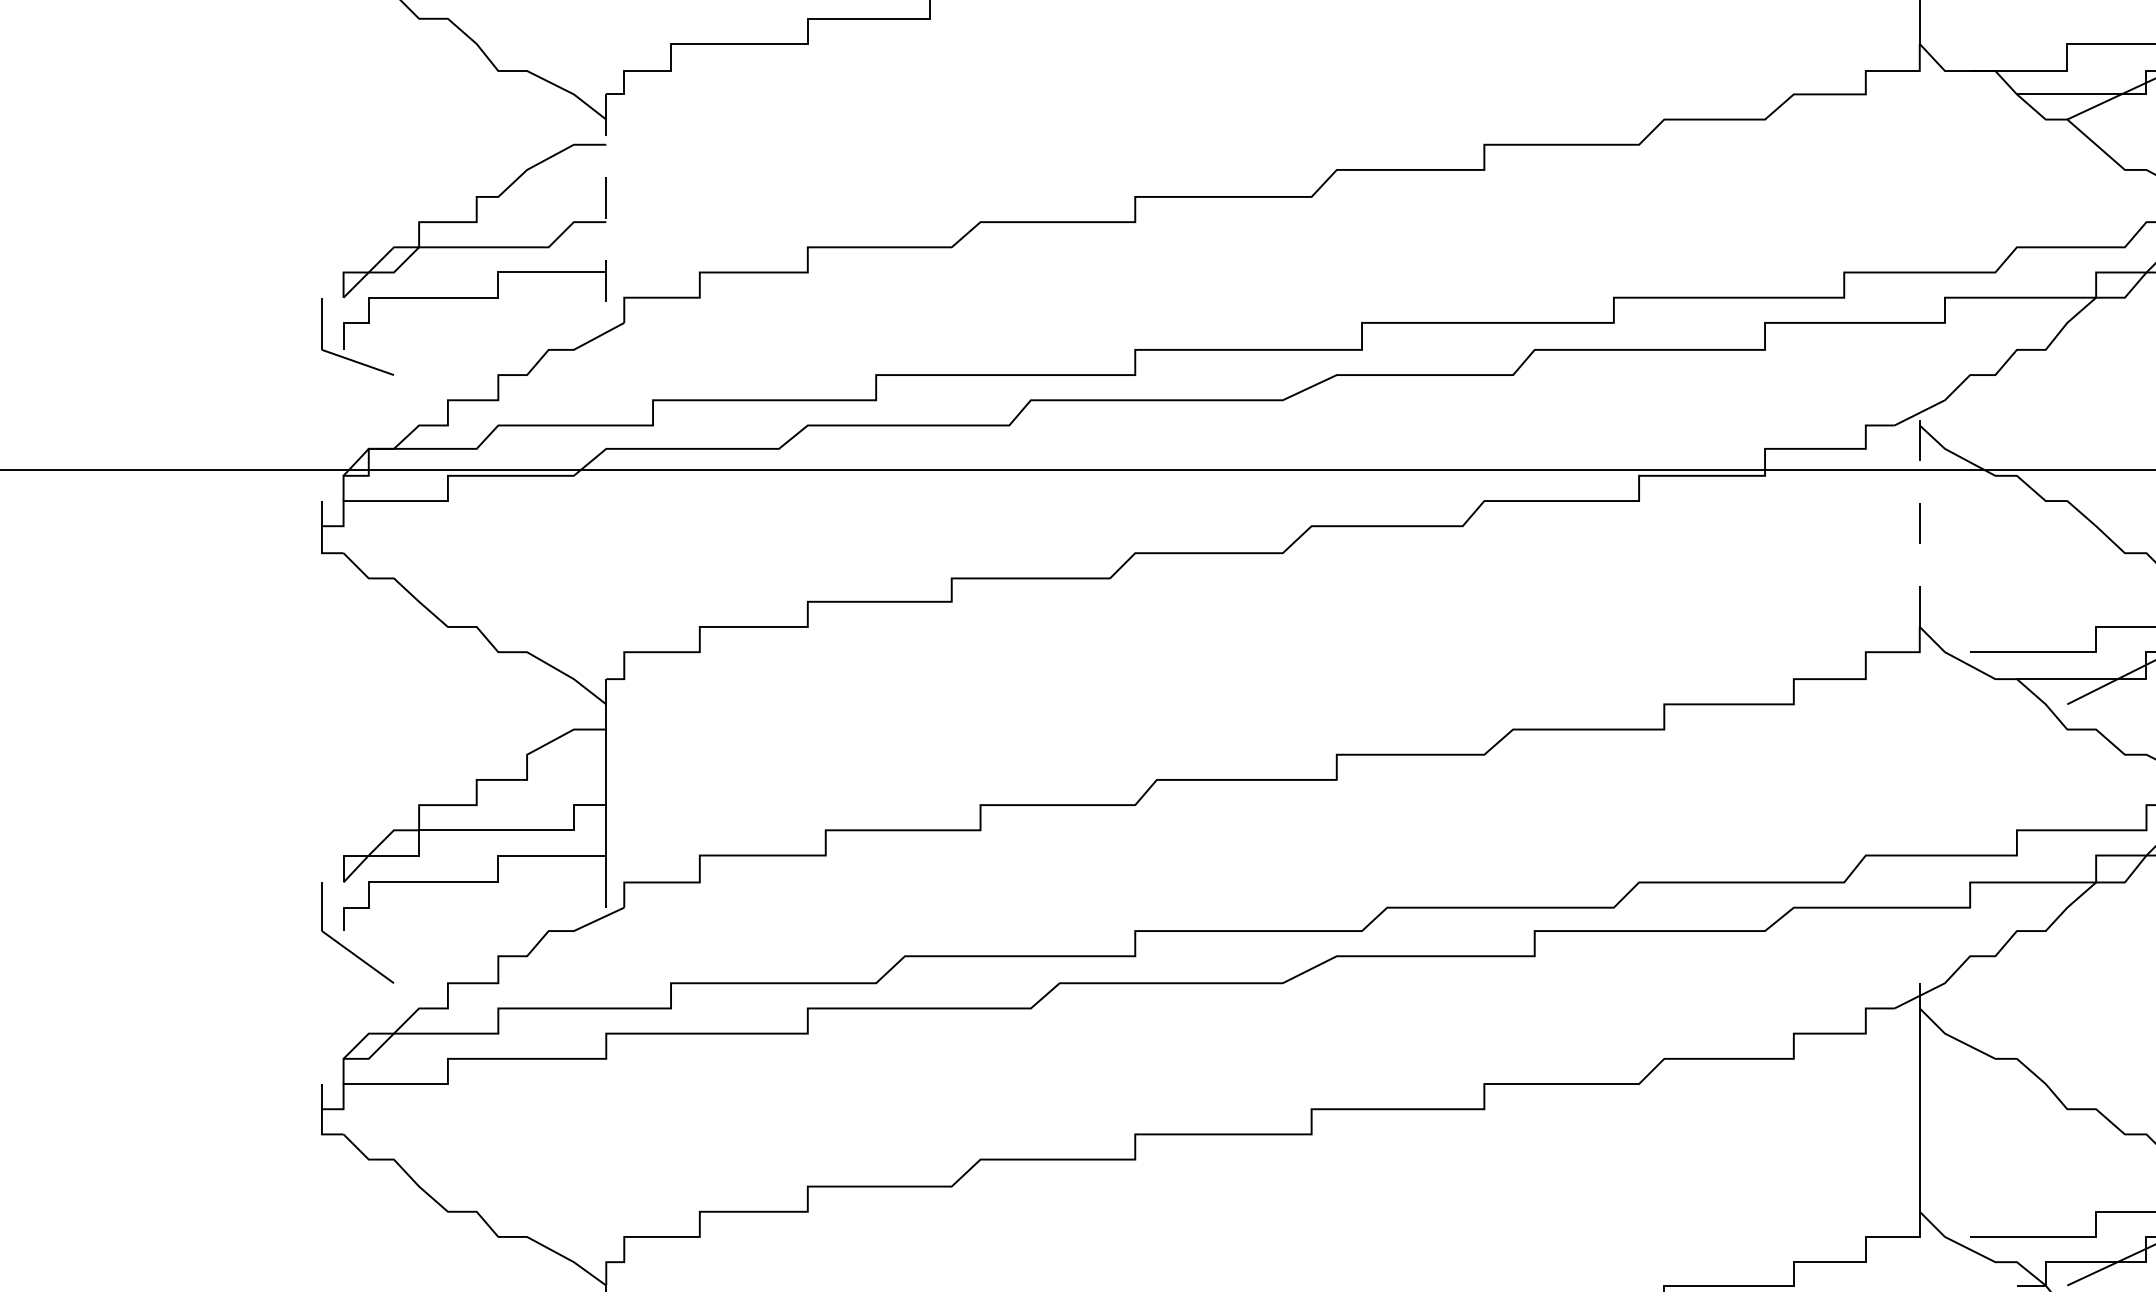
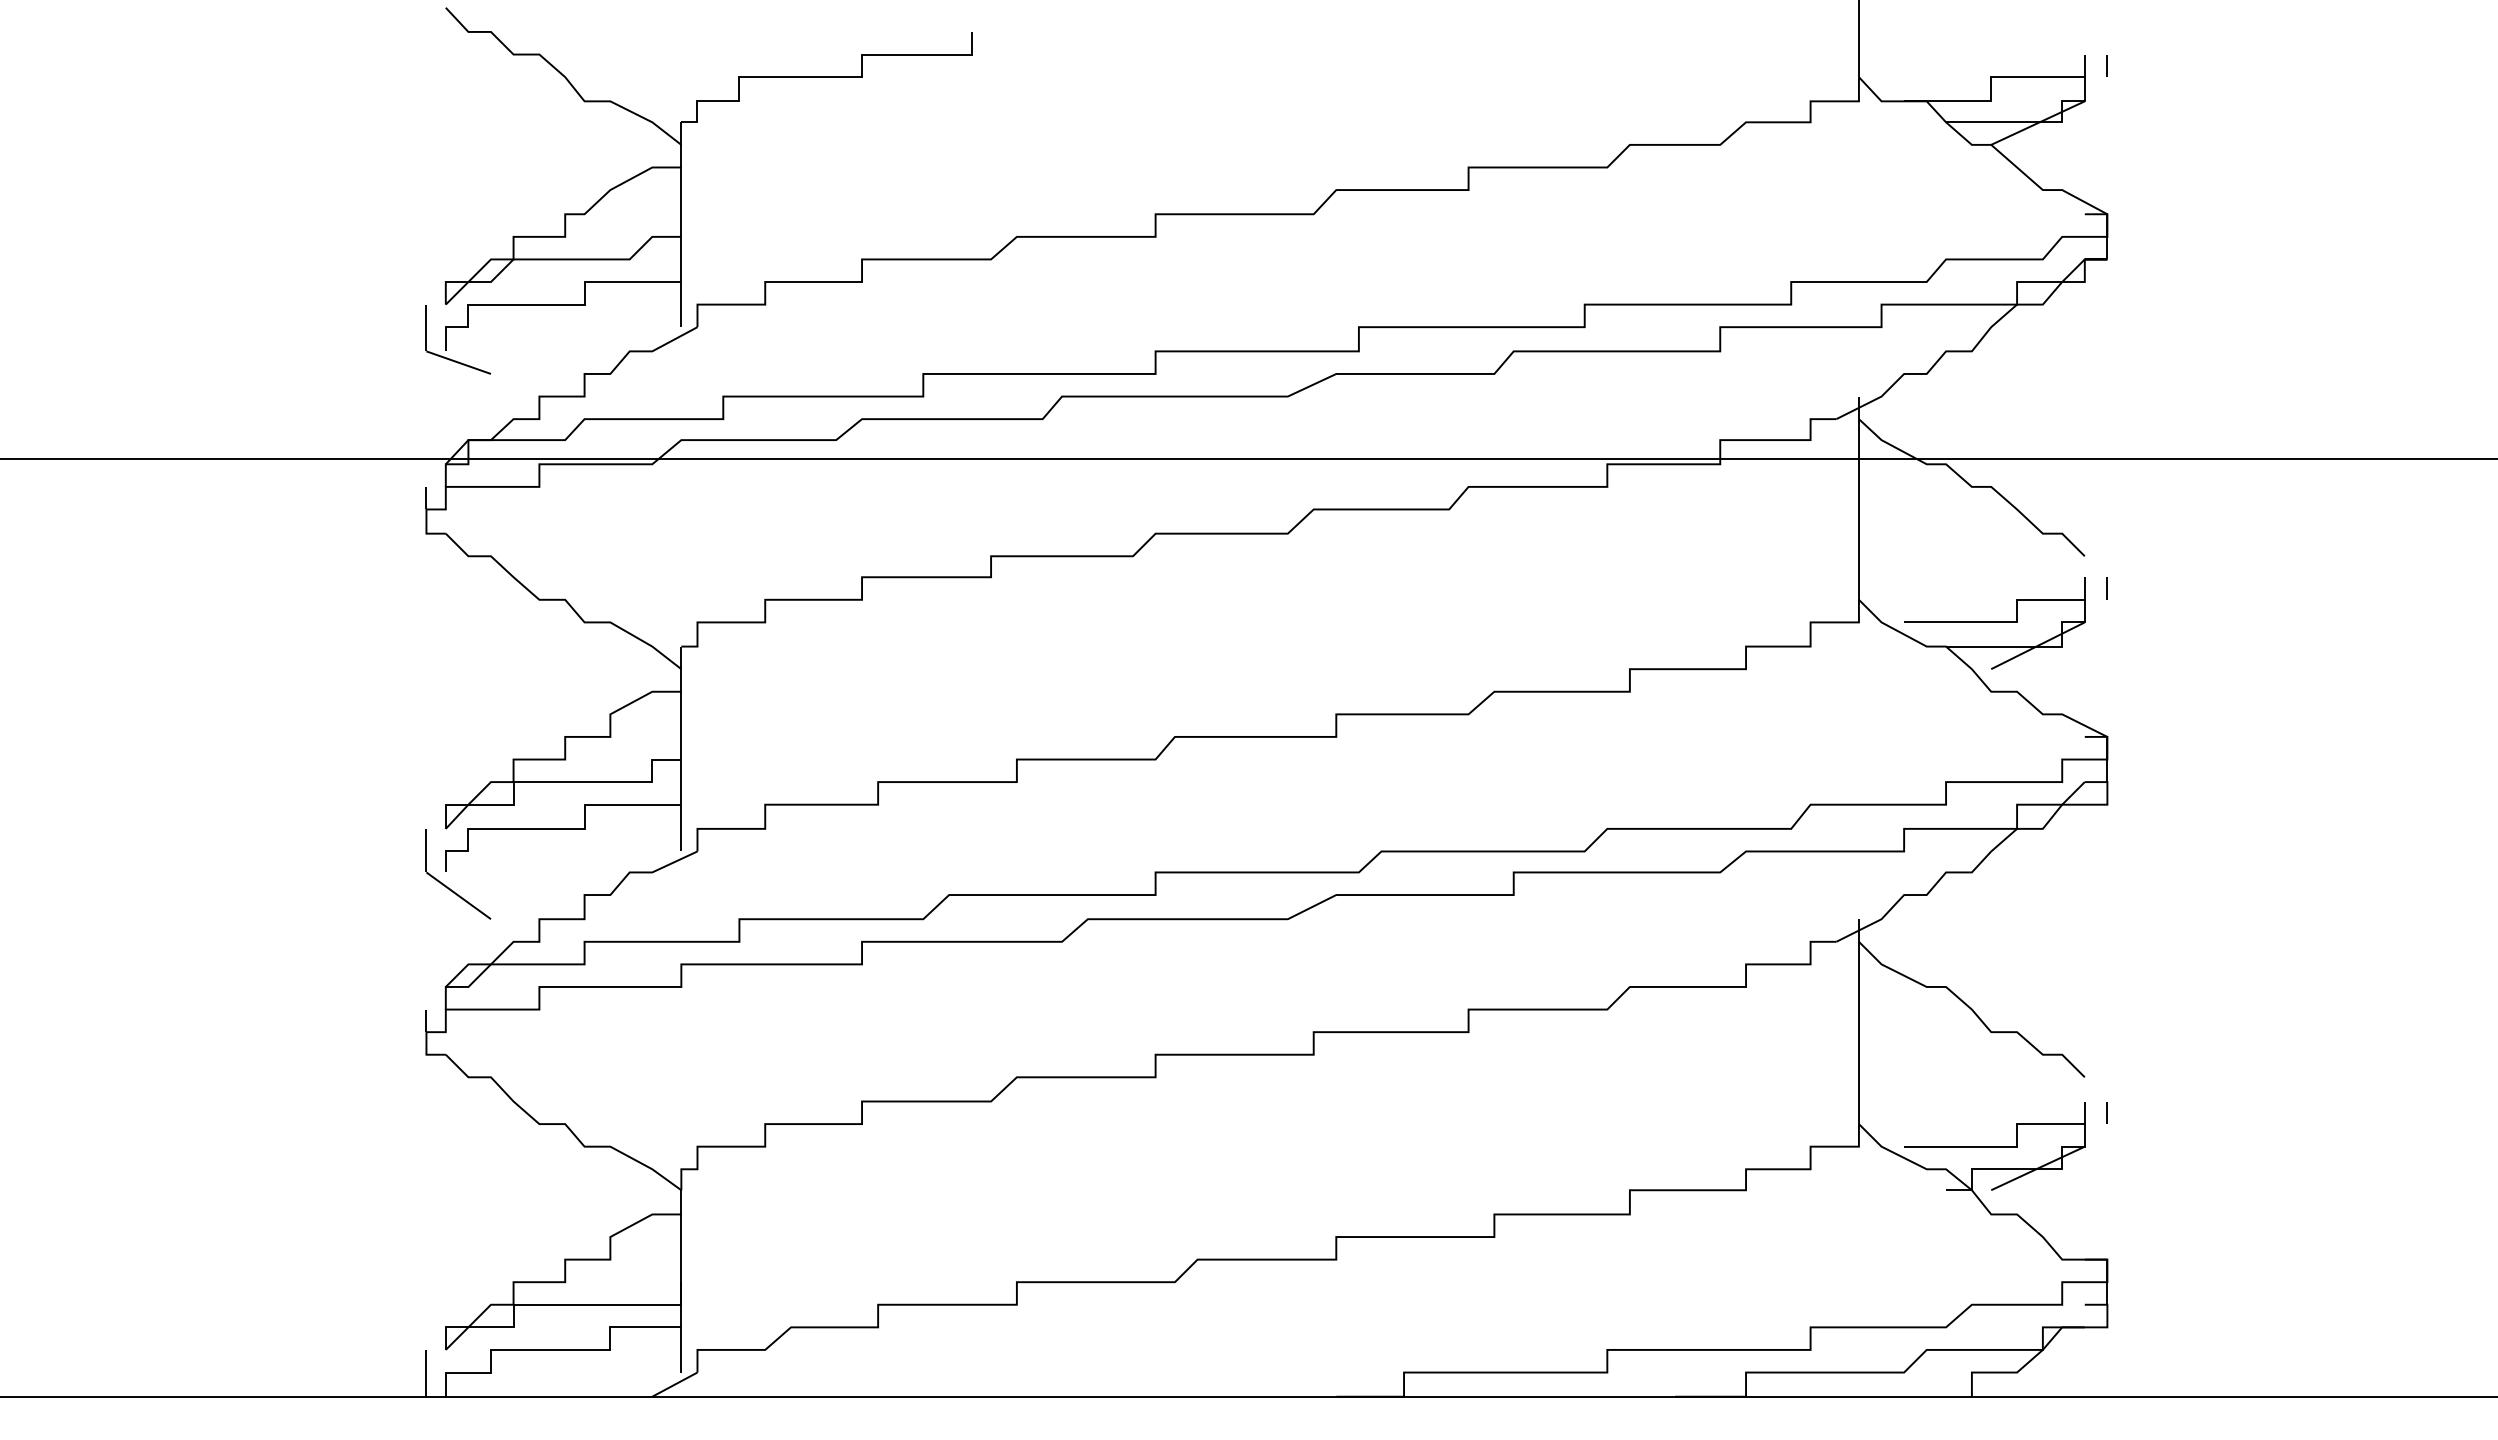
line: (606, 209) -> (681, 225), dashed -> solid
line: (1919, 513) -> (1858, 498), dashed -> solid

